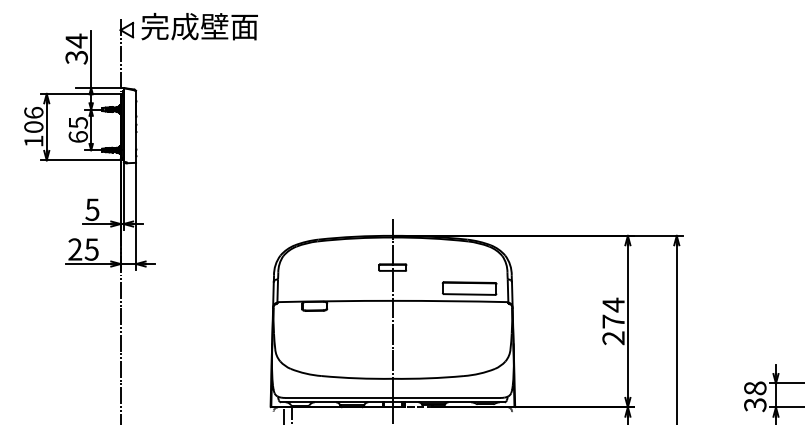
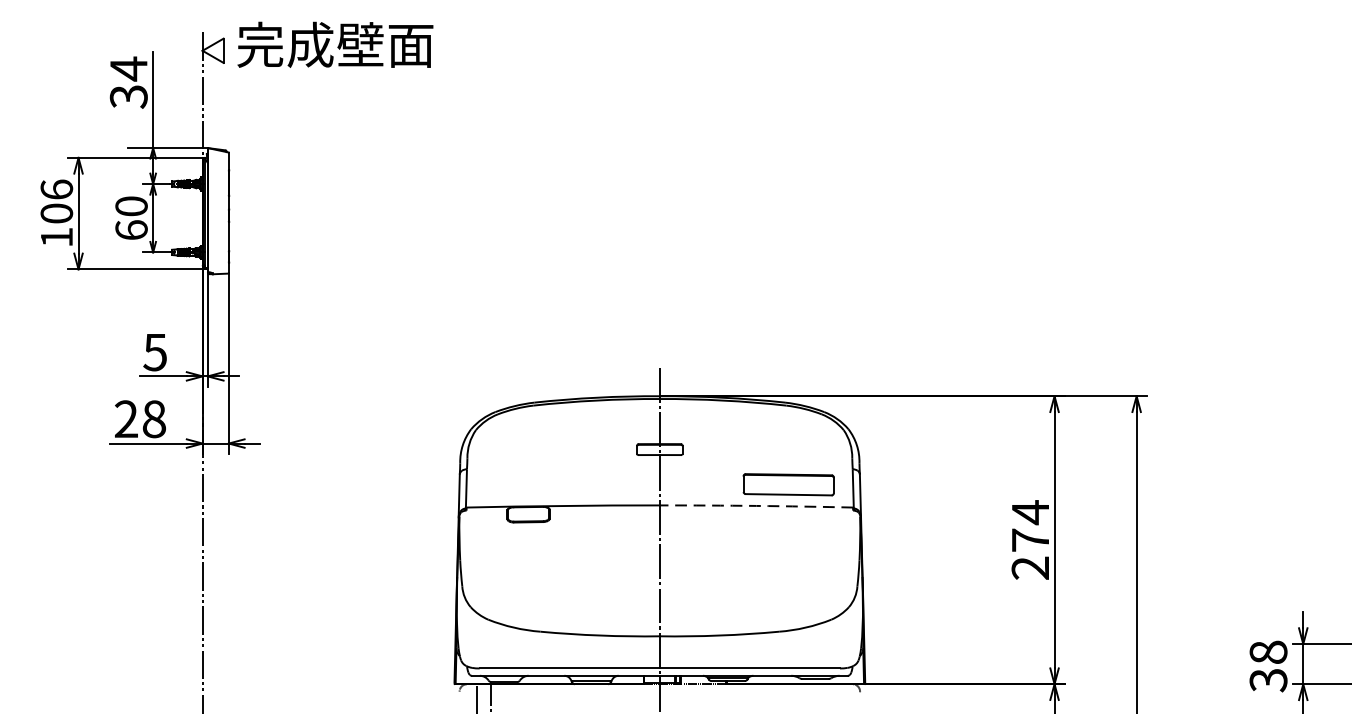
text: (77, 122) -> (130, 205), 65 -> 60
text: (91, 249) -> (153, 419), 25 -> 28
arc: (450, 301) -> (756, 506), solid -> dashed

